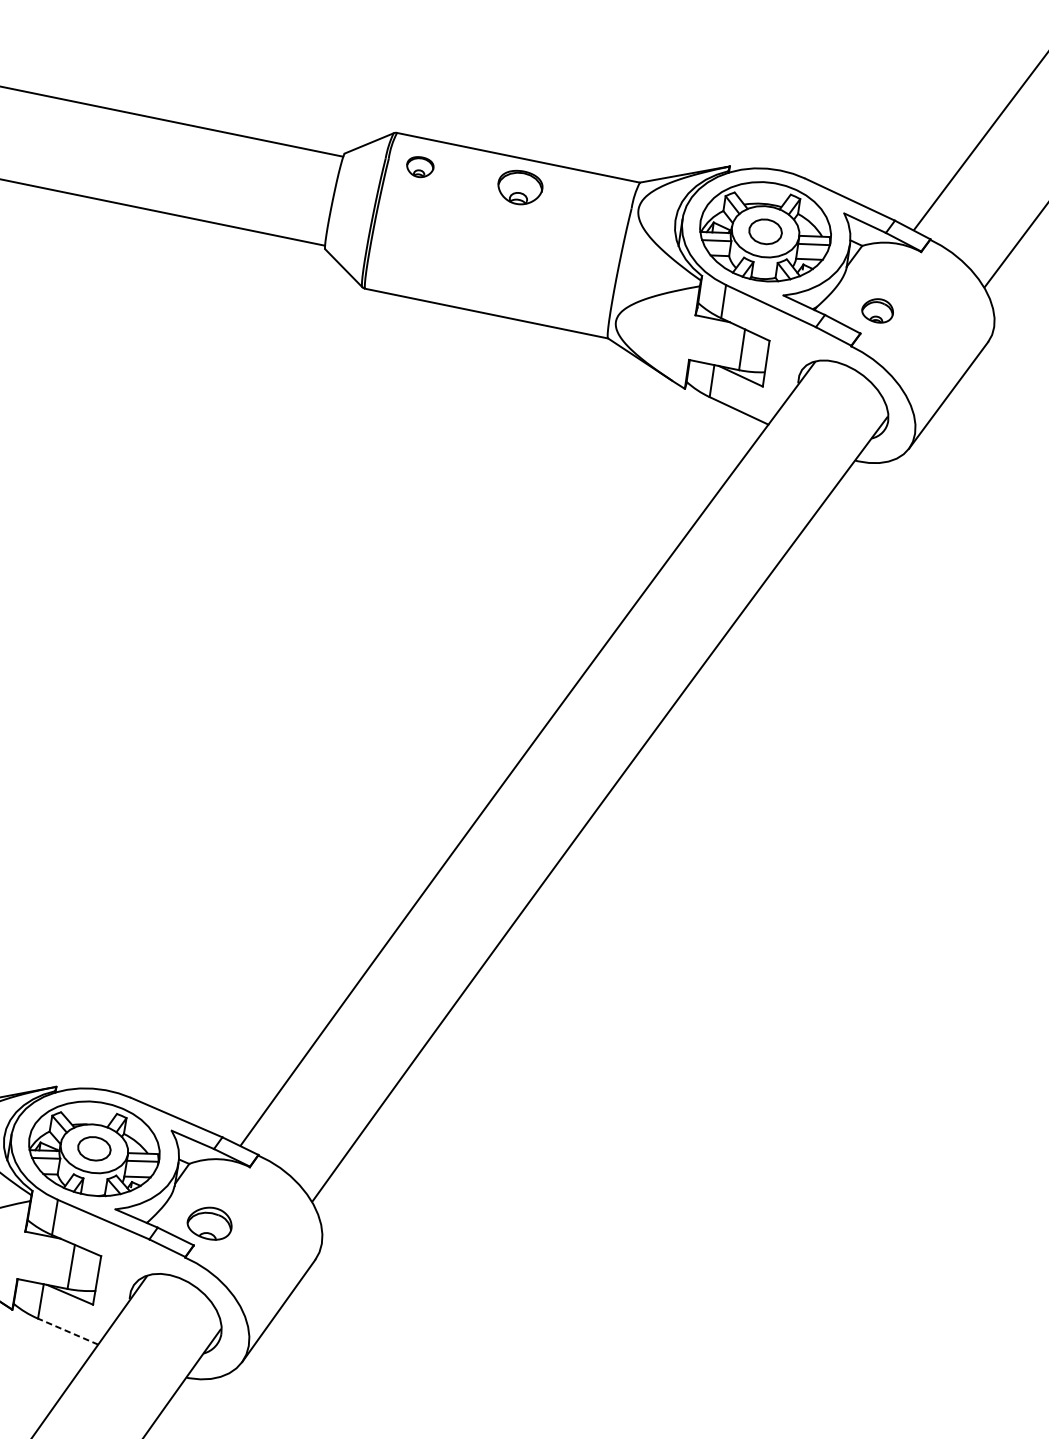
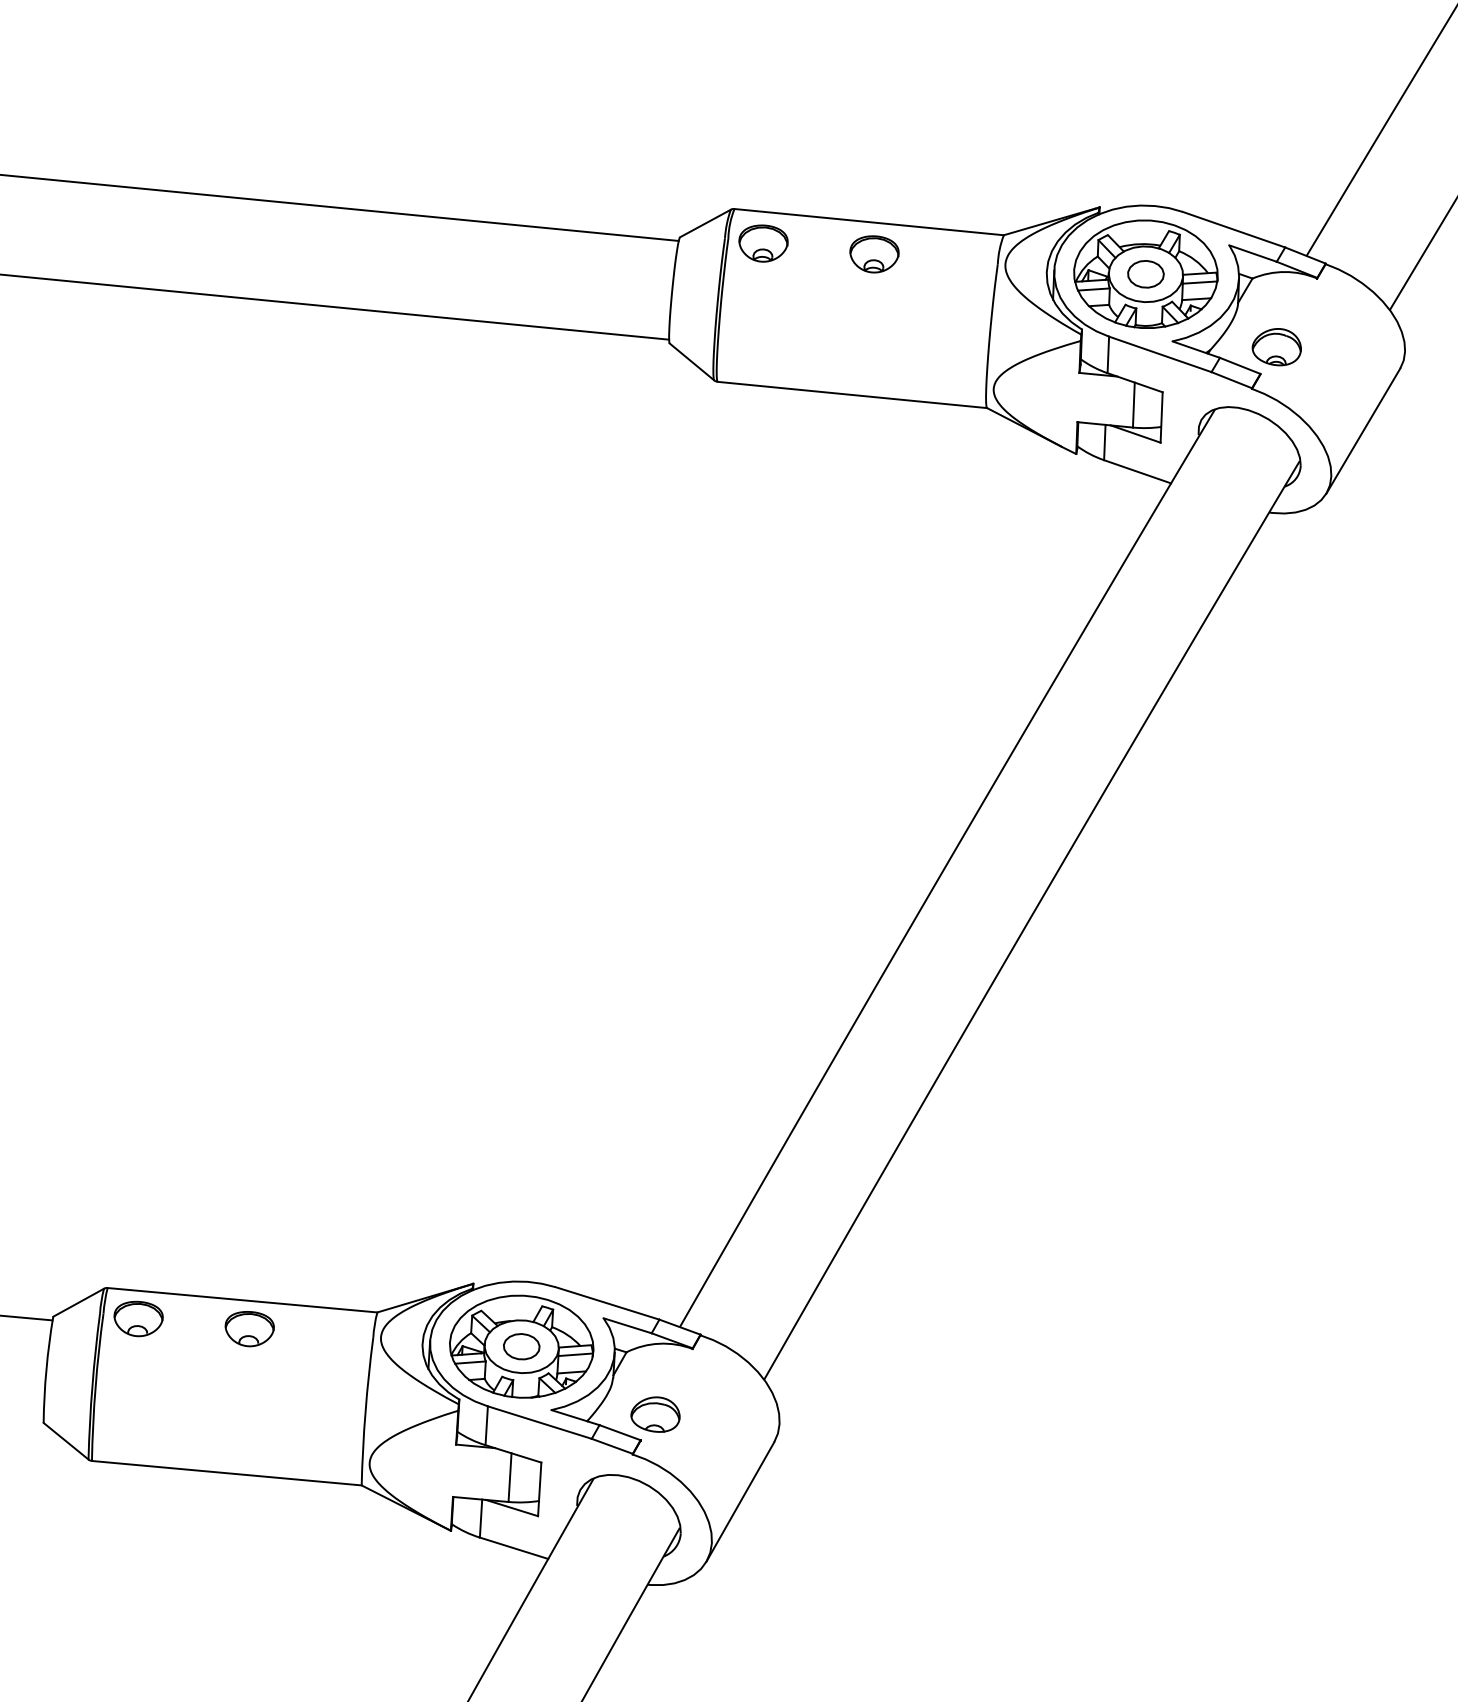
part: (420, 167) -> (763, 243), size x1.67
part: (877, 310) -> (1276, 347), size x1.43
line: (68, 1331) -> (514, 1548), dashed -> solid

